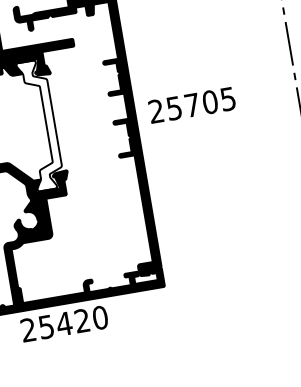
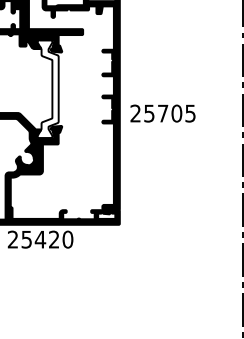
text: (191, 105) -> (162, 113), moved

